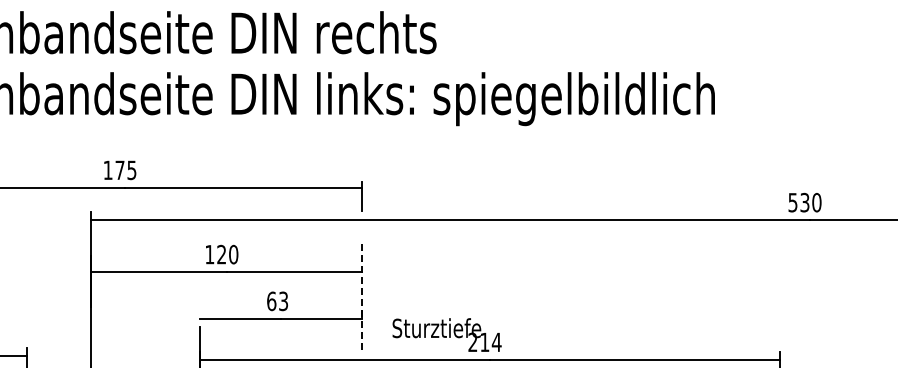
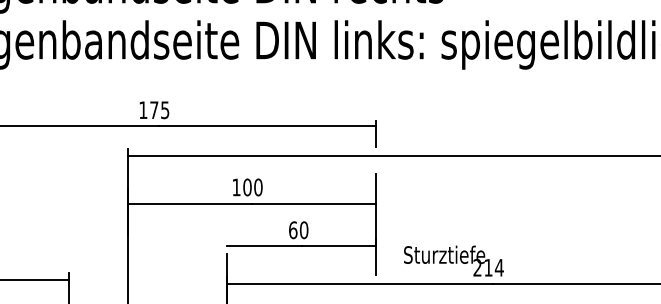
text: (221, 254) -> (247, 187), 120 -> 100
line: (362, 294) -> (376, 223), dashed -> solid
text: (283, 301) -> (304, 230), 63 -> 60

